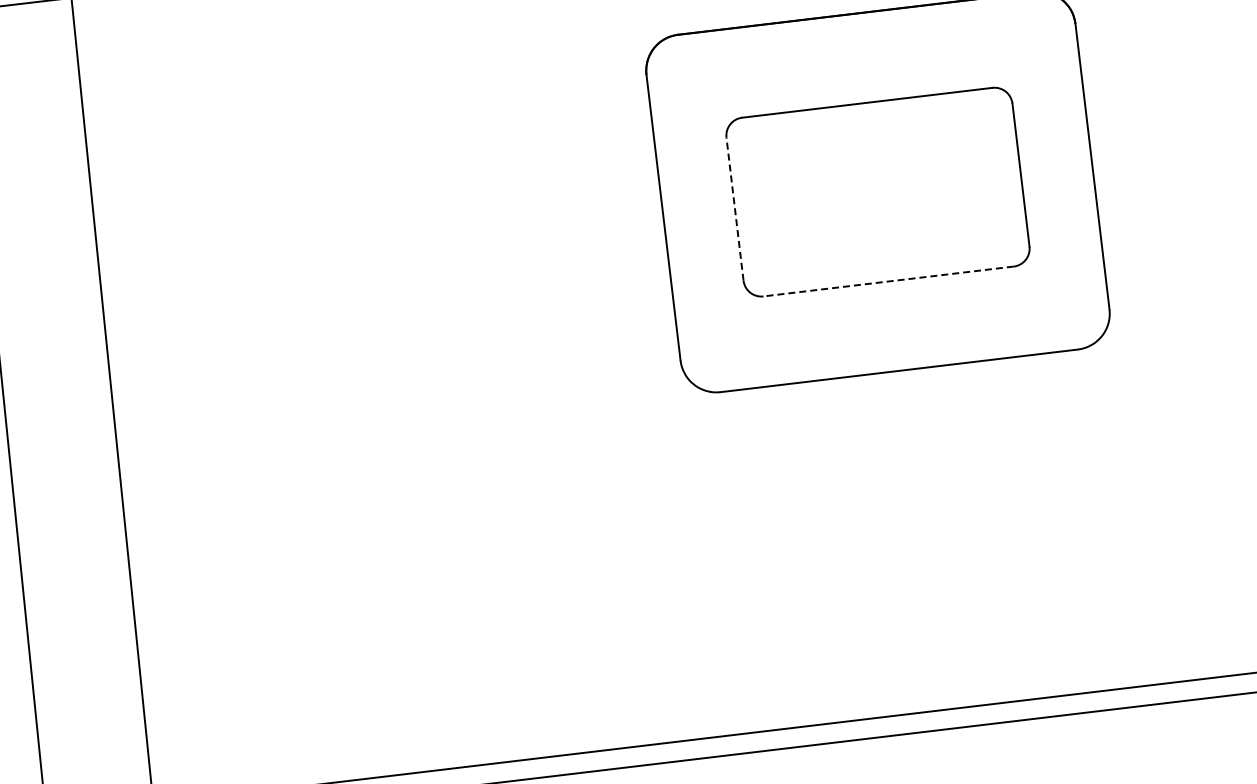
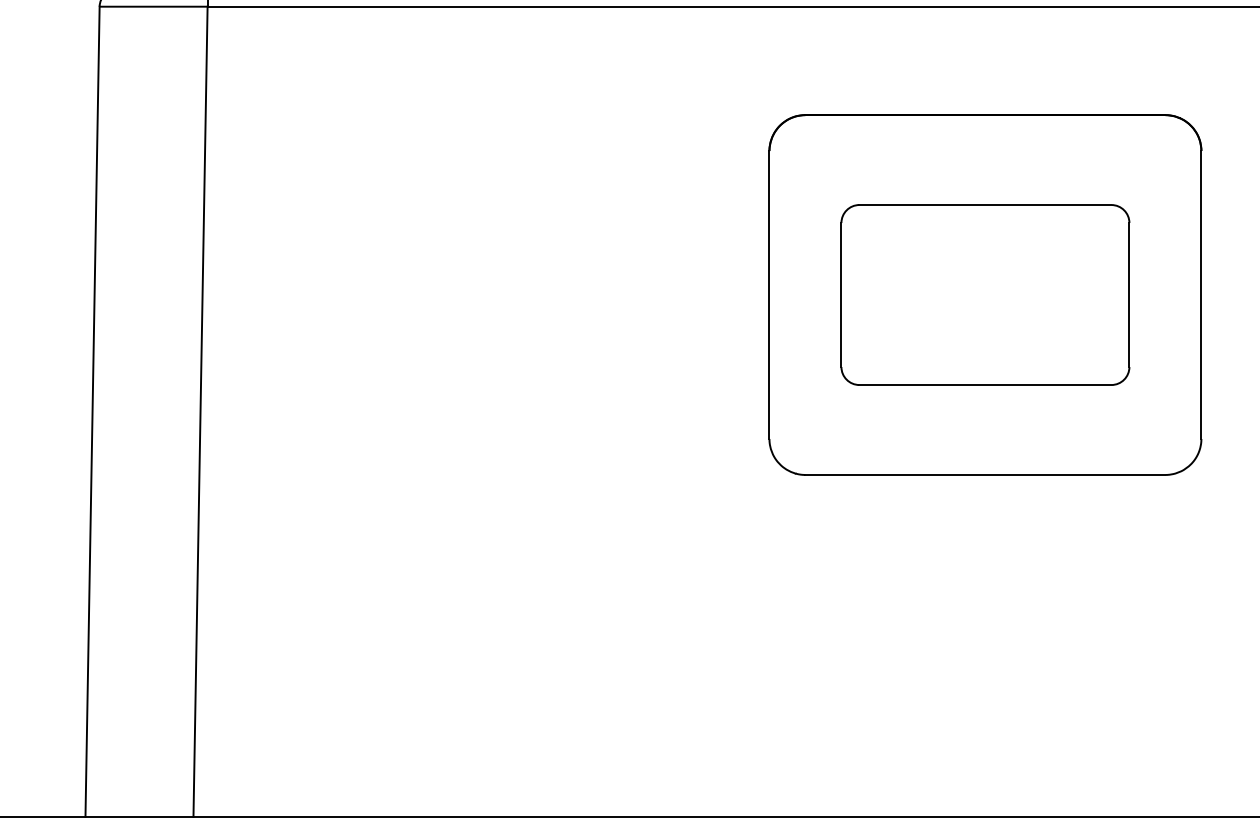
line: (735, 209) -> (841, 295), dashed -> solid
line: (888, 280) -> (985, 384), dashed -> solid

